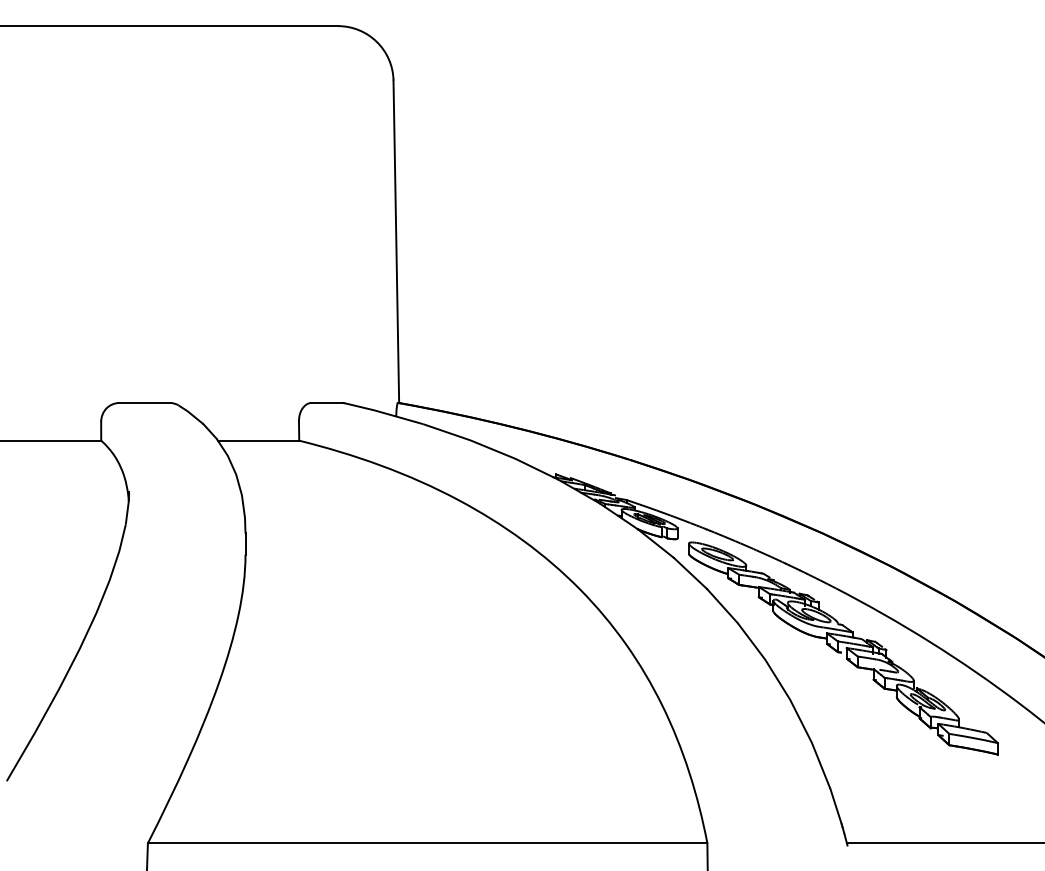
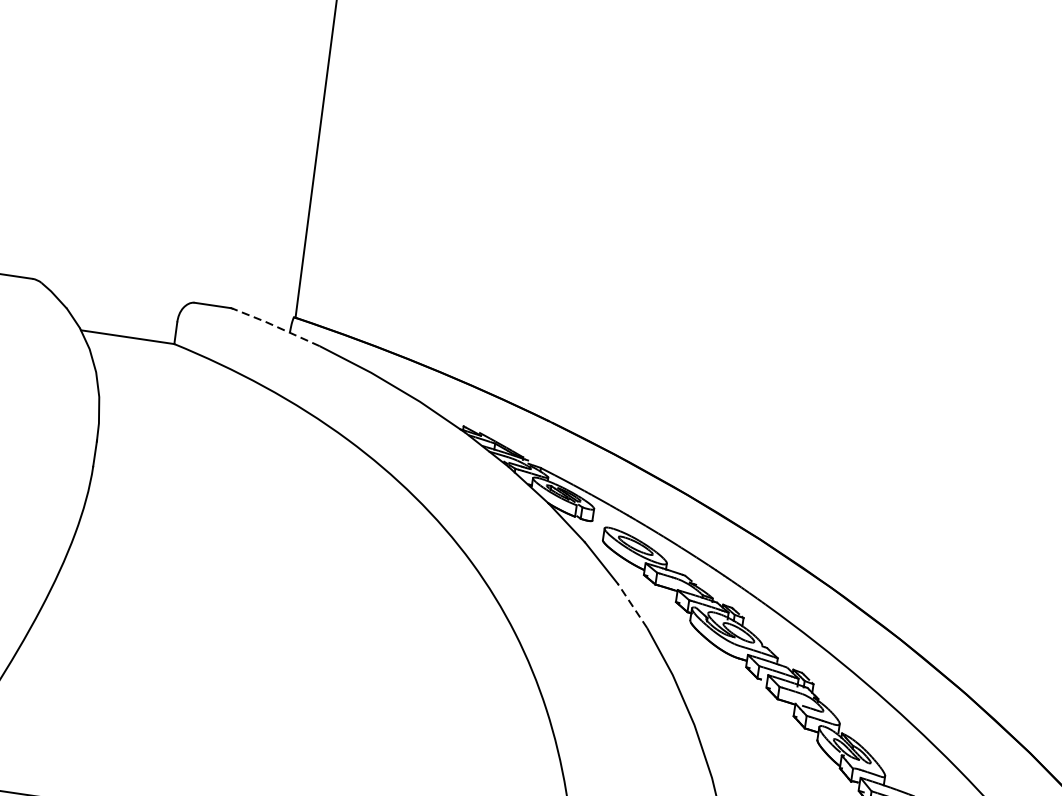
line: (382, 412) -> (274, 325), solid -> dashed
line: (722, 606) -> (632, 606), solid -> dashed

